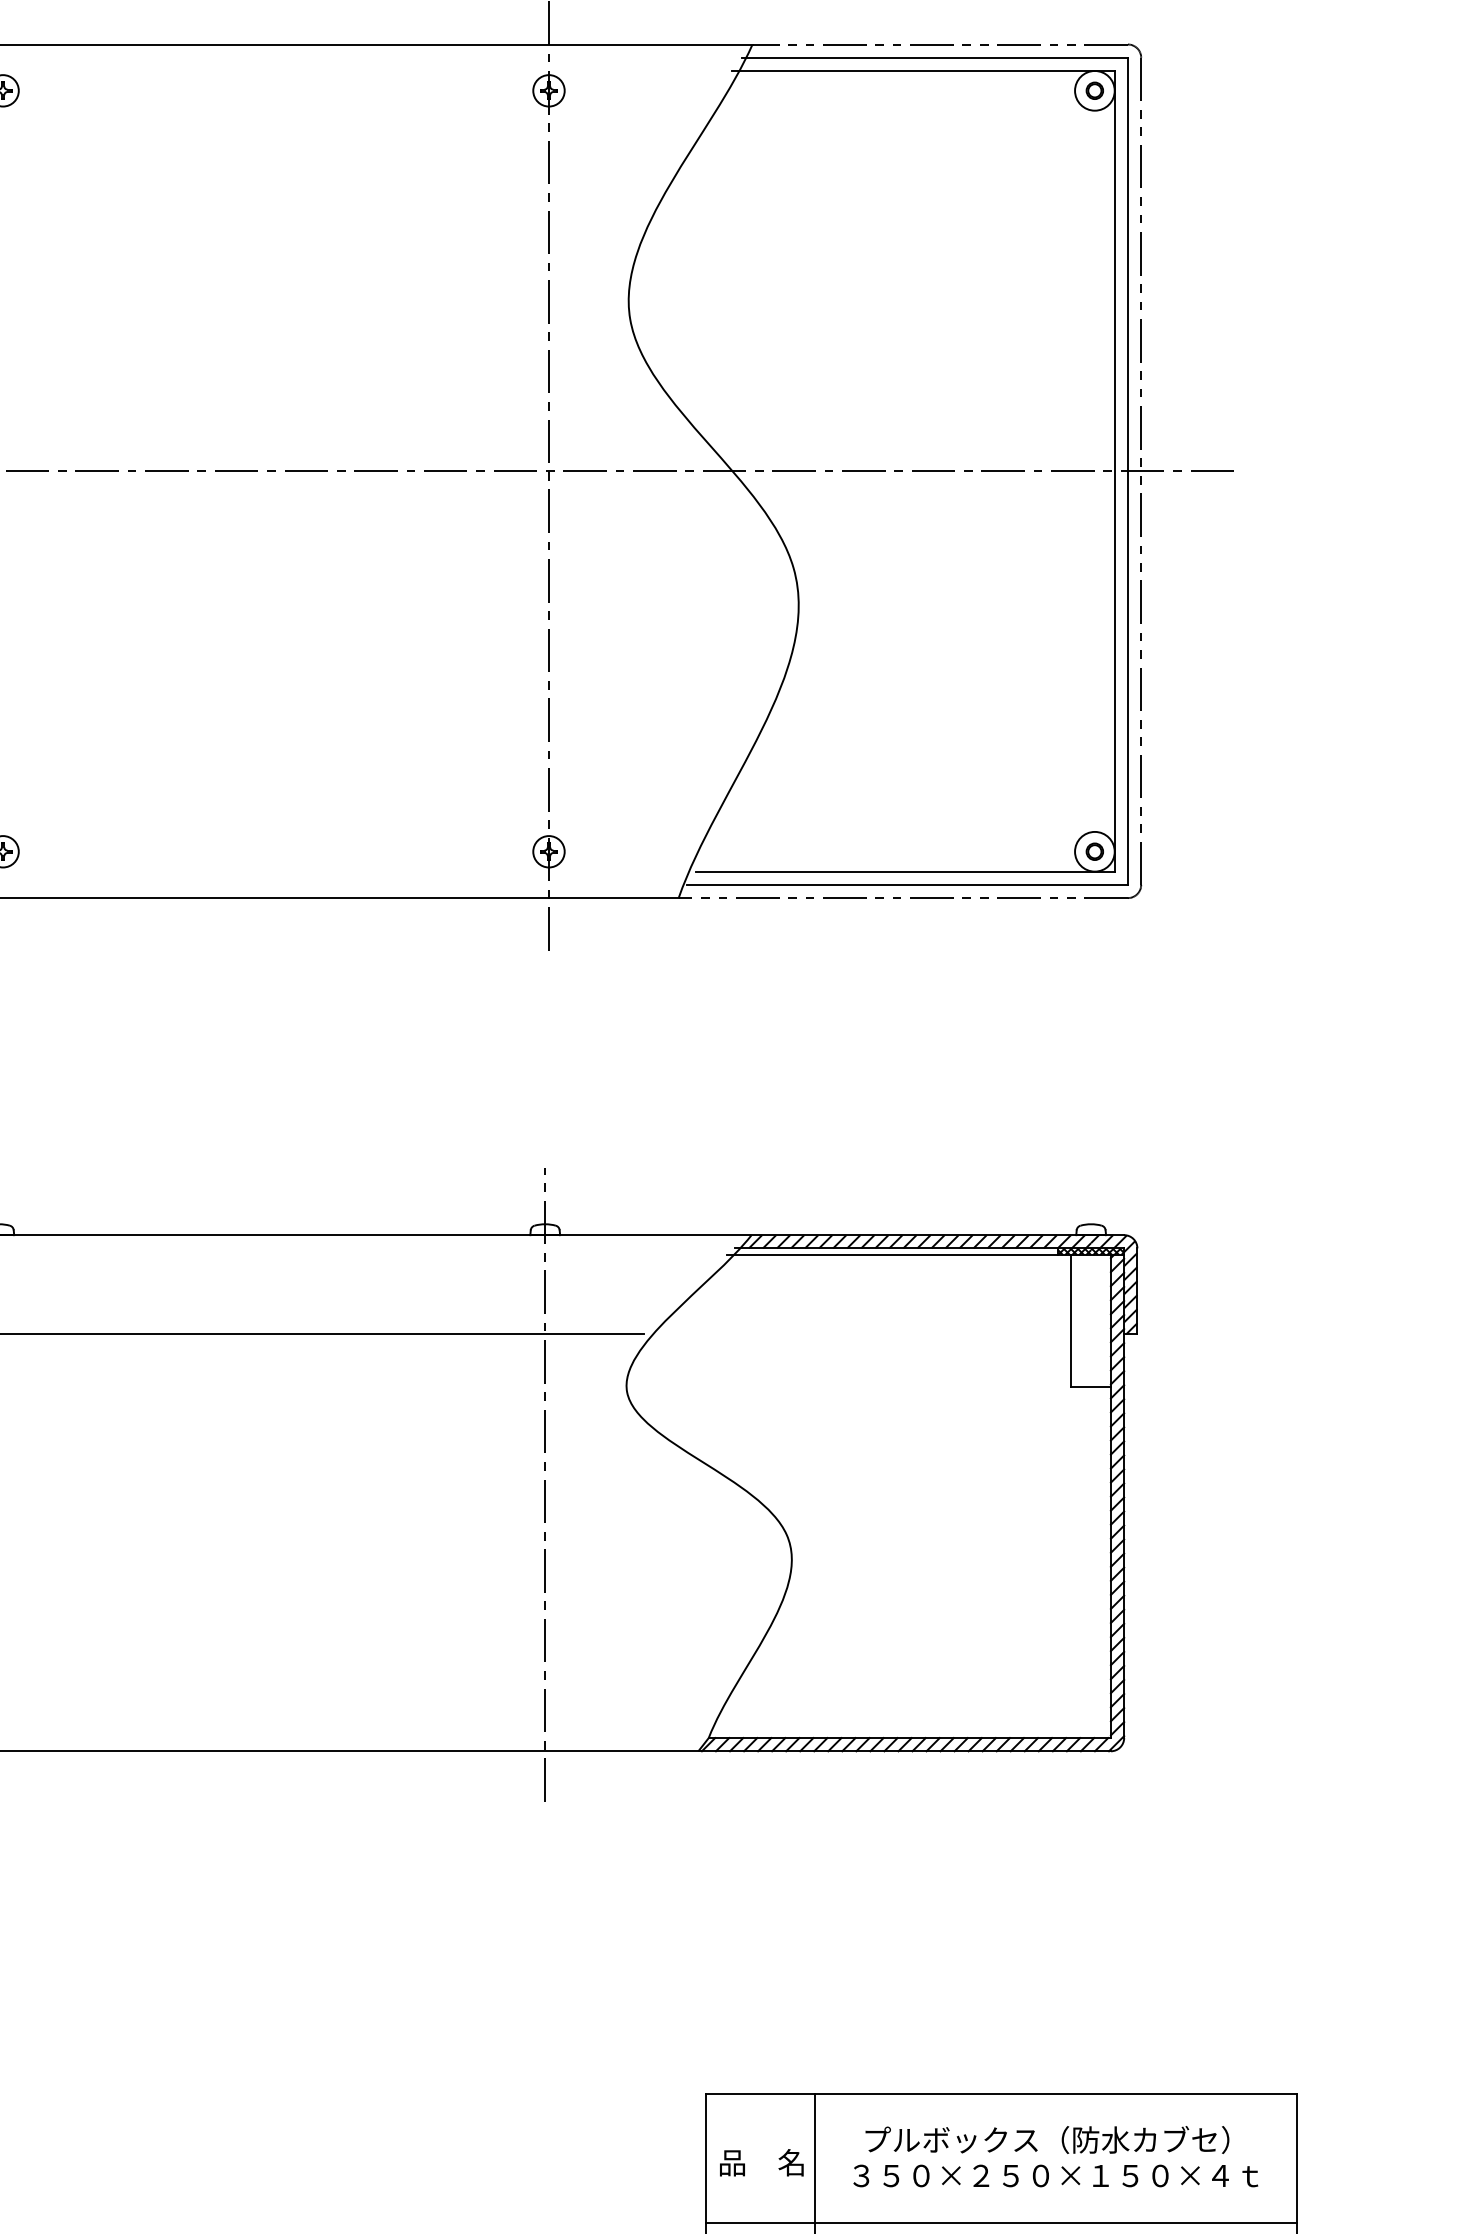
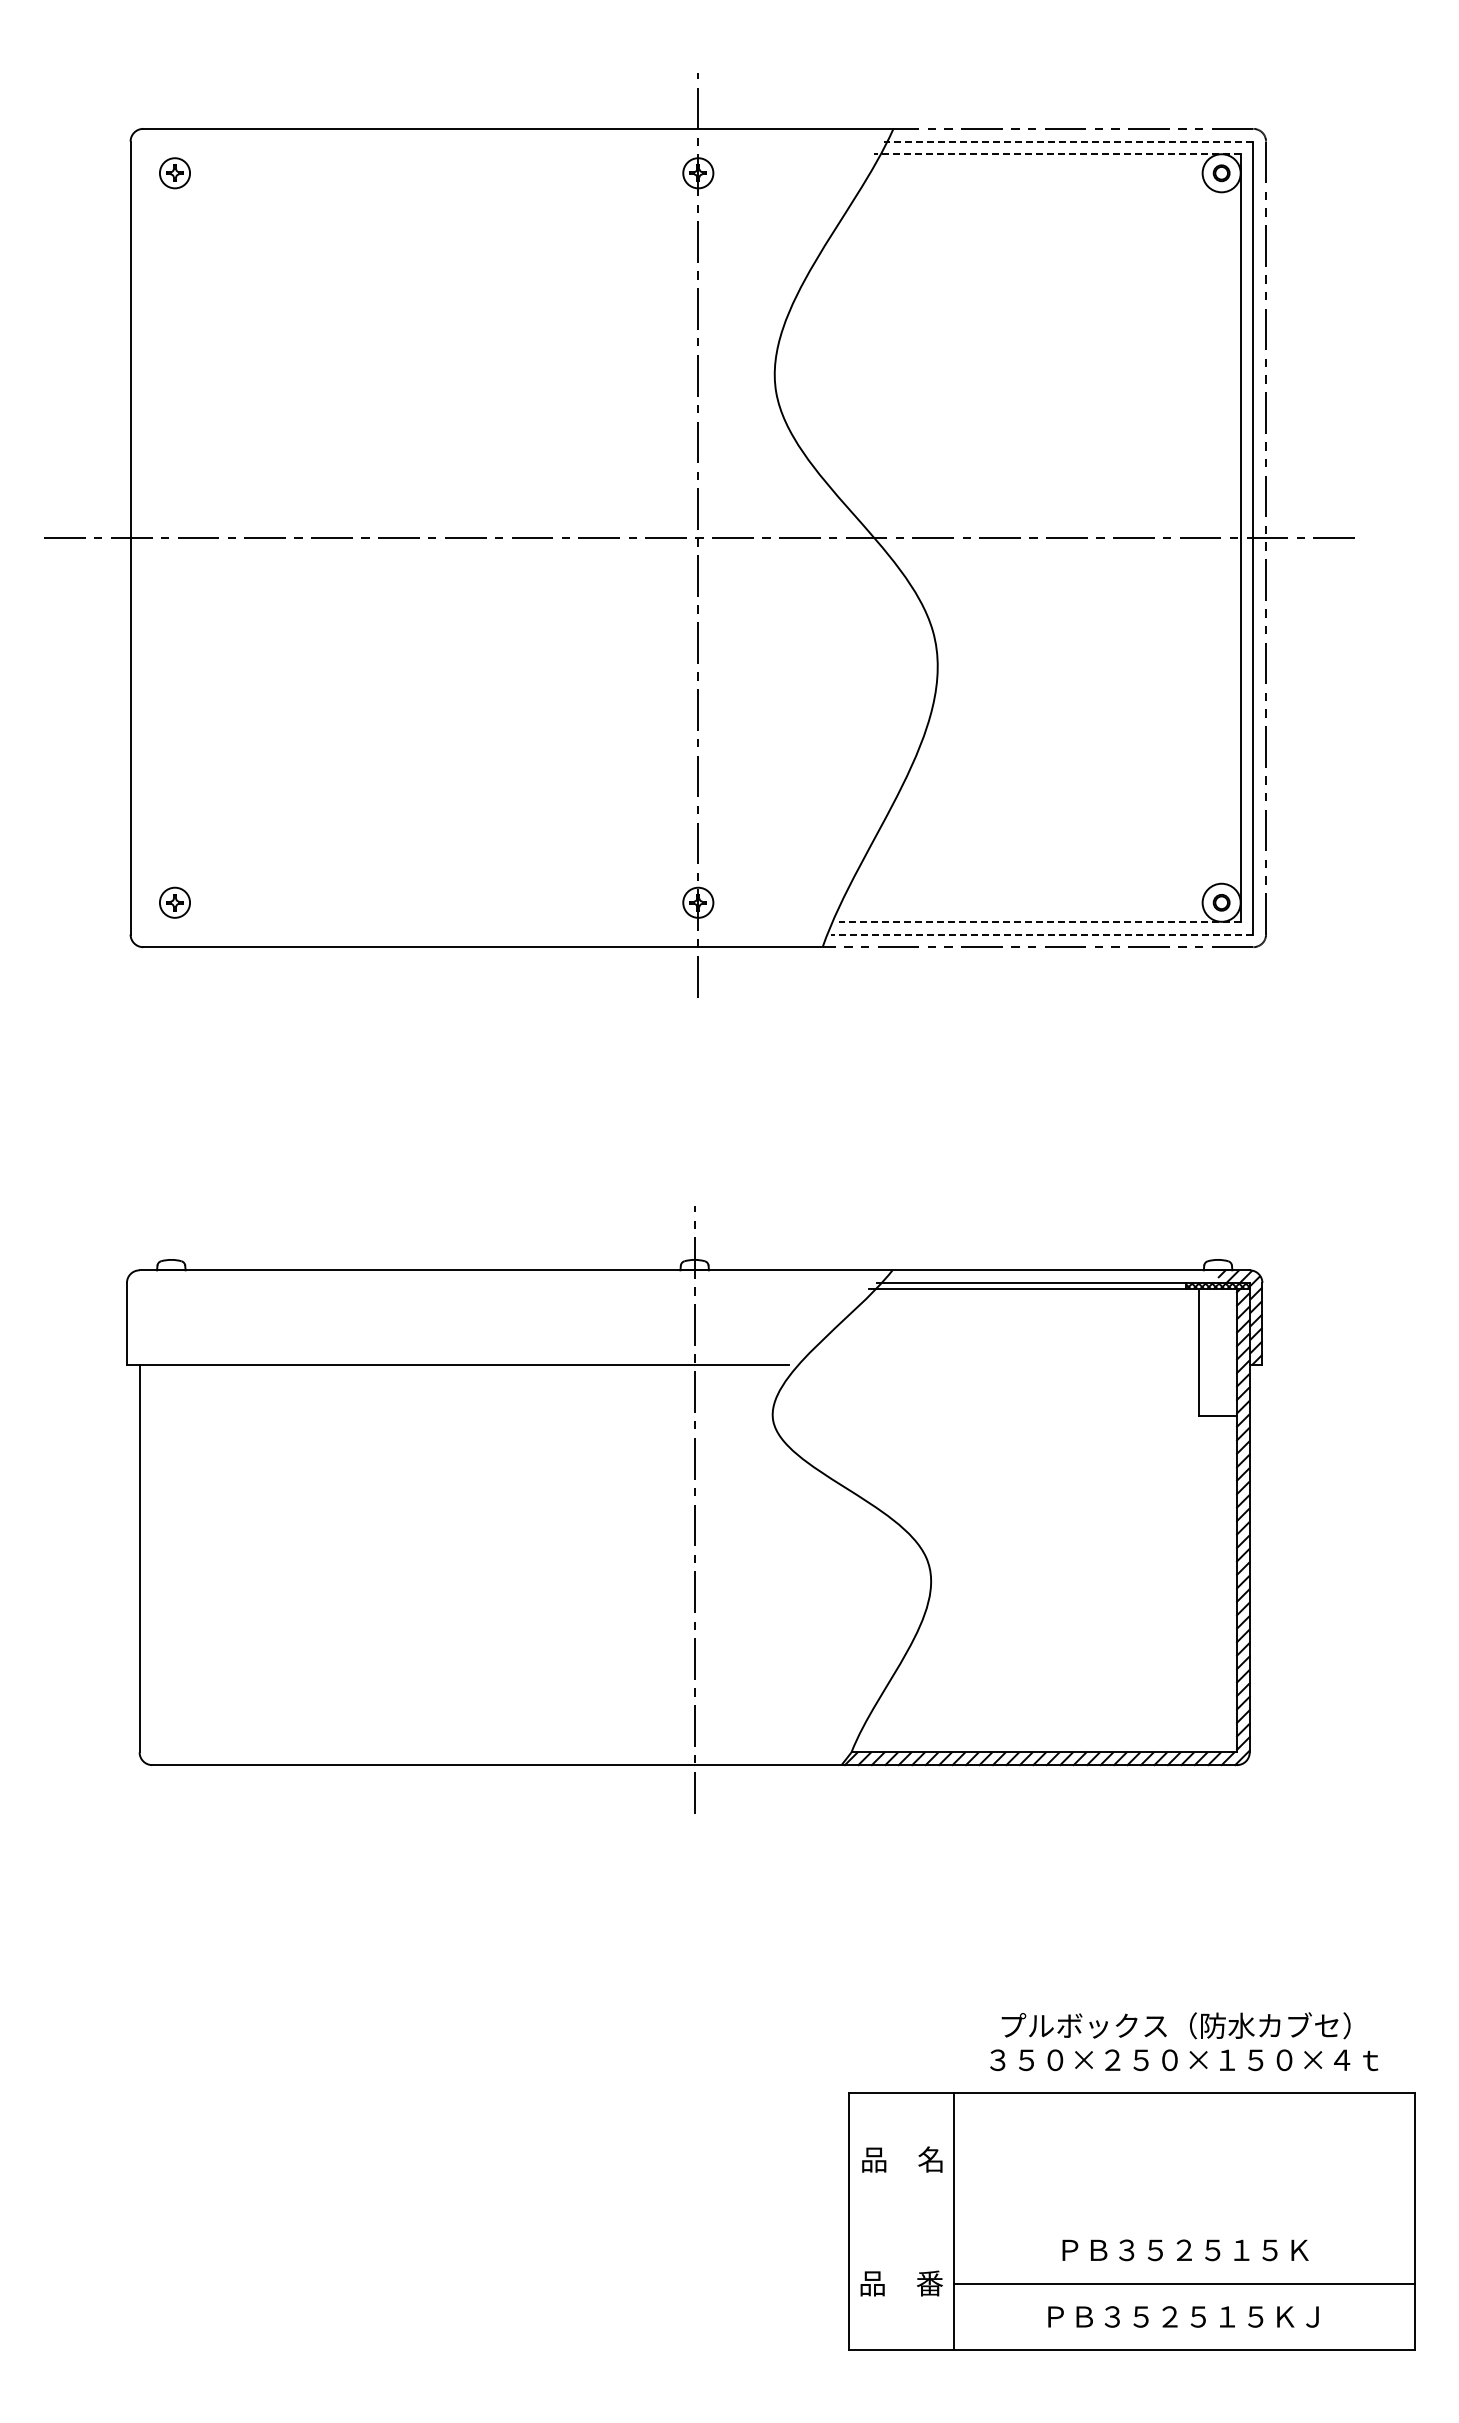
line: (935, 57) -> (1068, 141), solid -> dashed
line: (922, 71) -> (1056, 154), solid -> dashed
line: (905, 871) -> (1040, 921), solid -> dashed
line: (906, 884) -> (1041, 934), solid -> dashed
hatch: (920, 1241) -> (1054, 1276), removed
text: (1056, 2156) -> (1184, 2041), moved
line: (1000, 2223) -> (1131, 2217), removed

